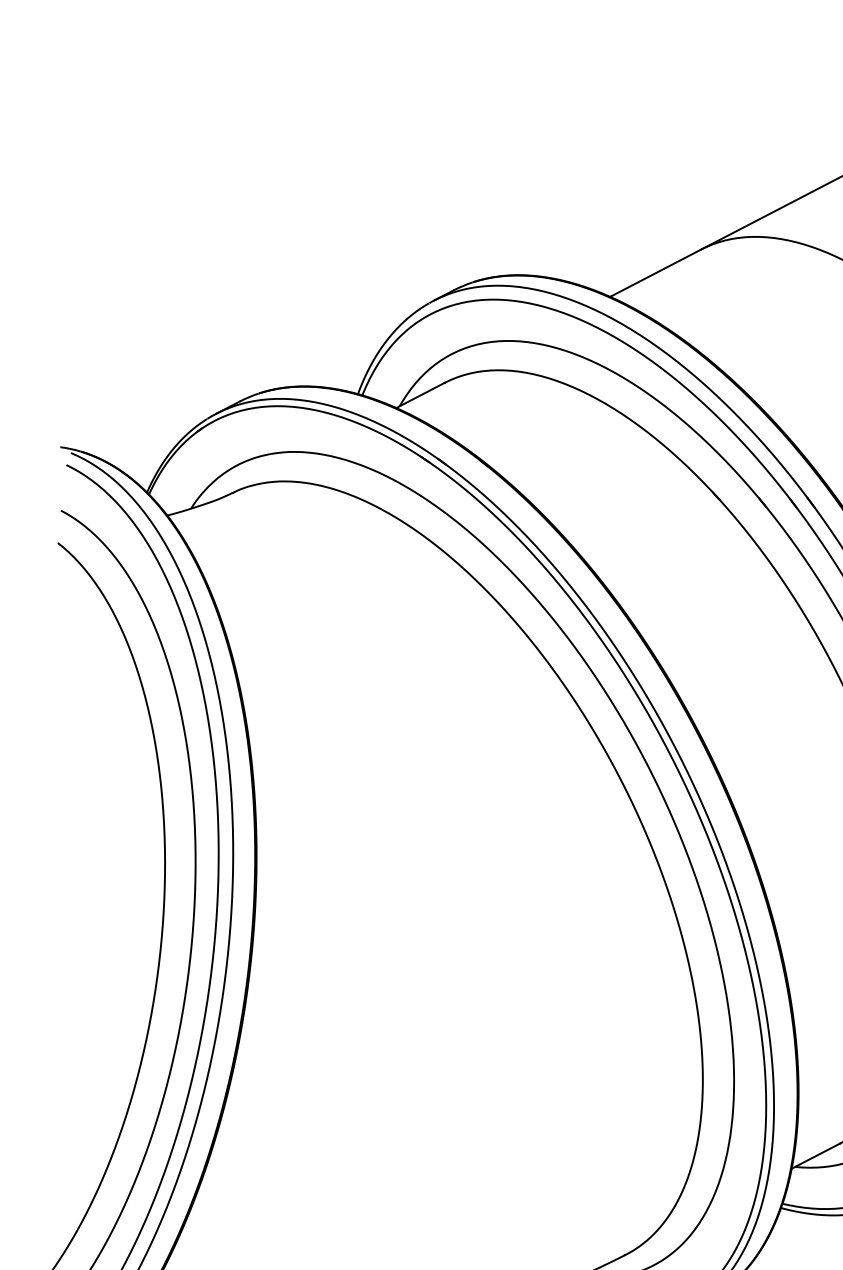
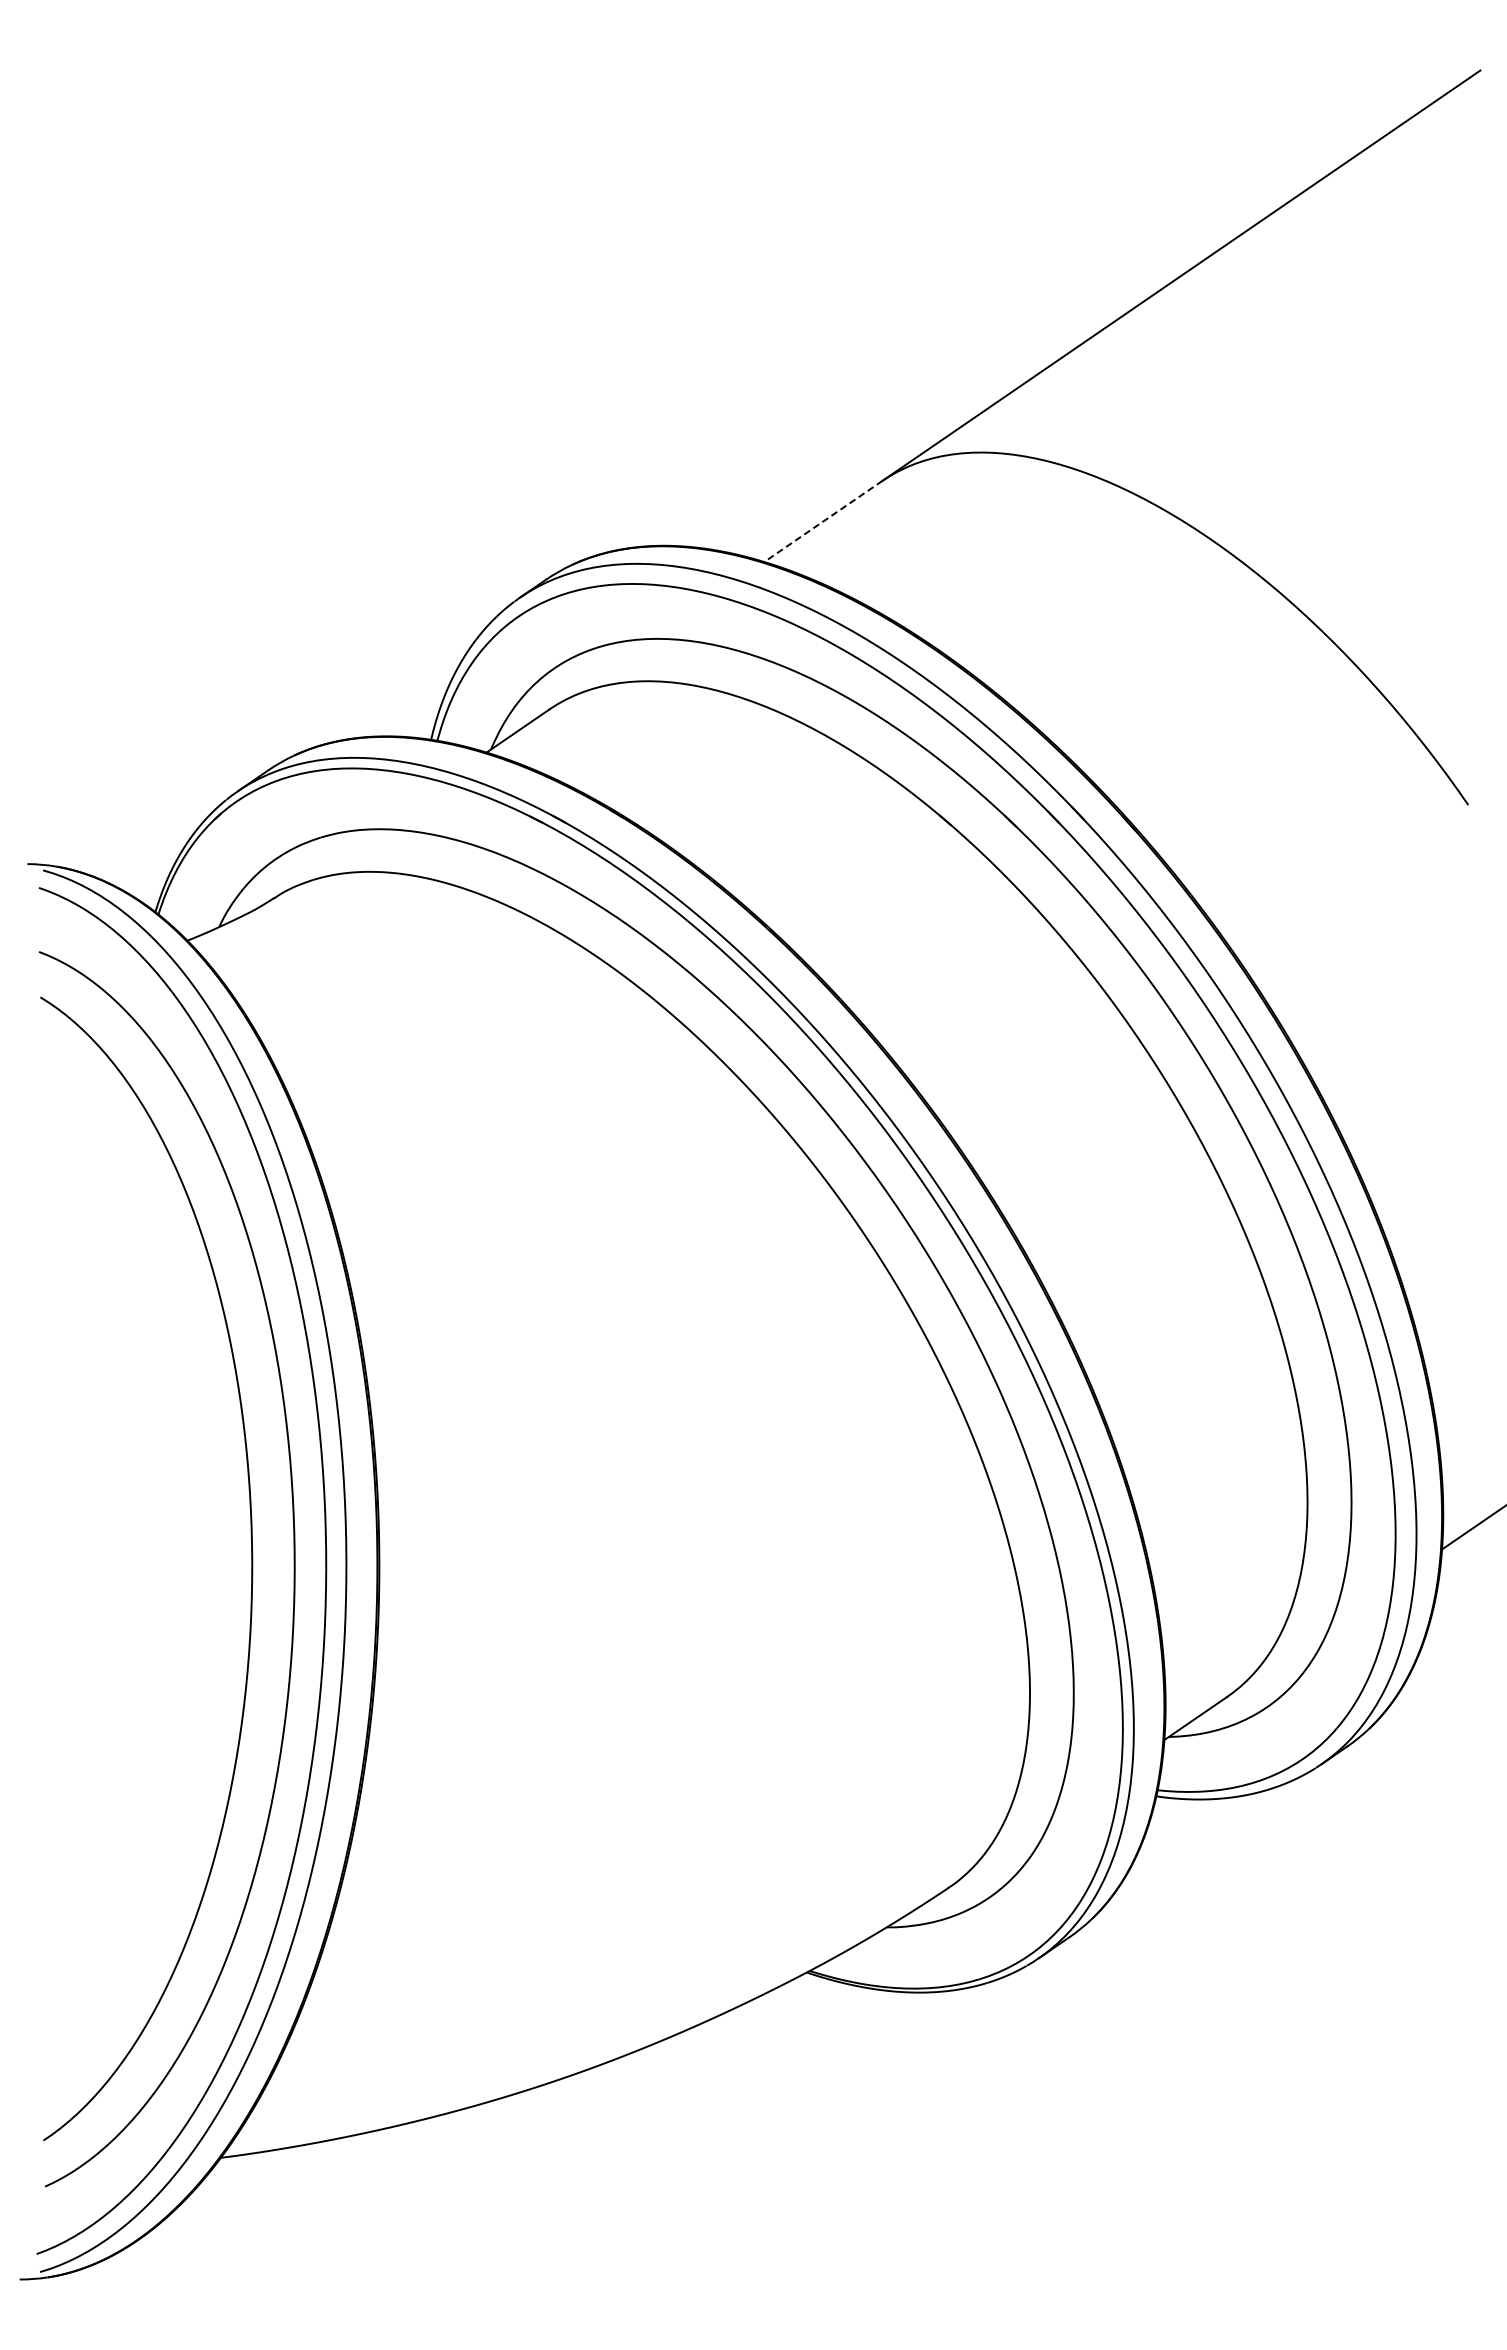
line: (655, 273) -> (823, 521), solid -> dashed

